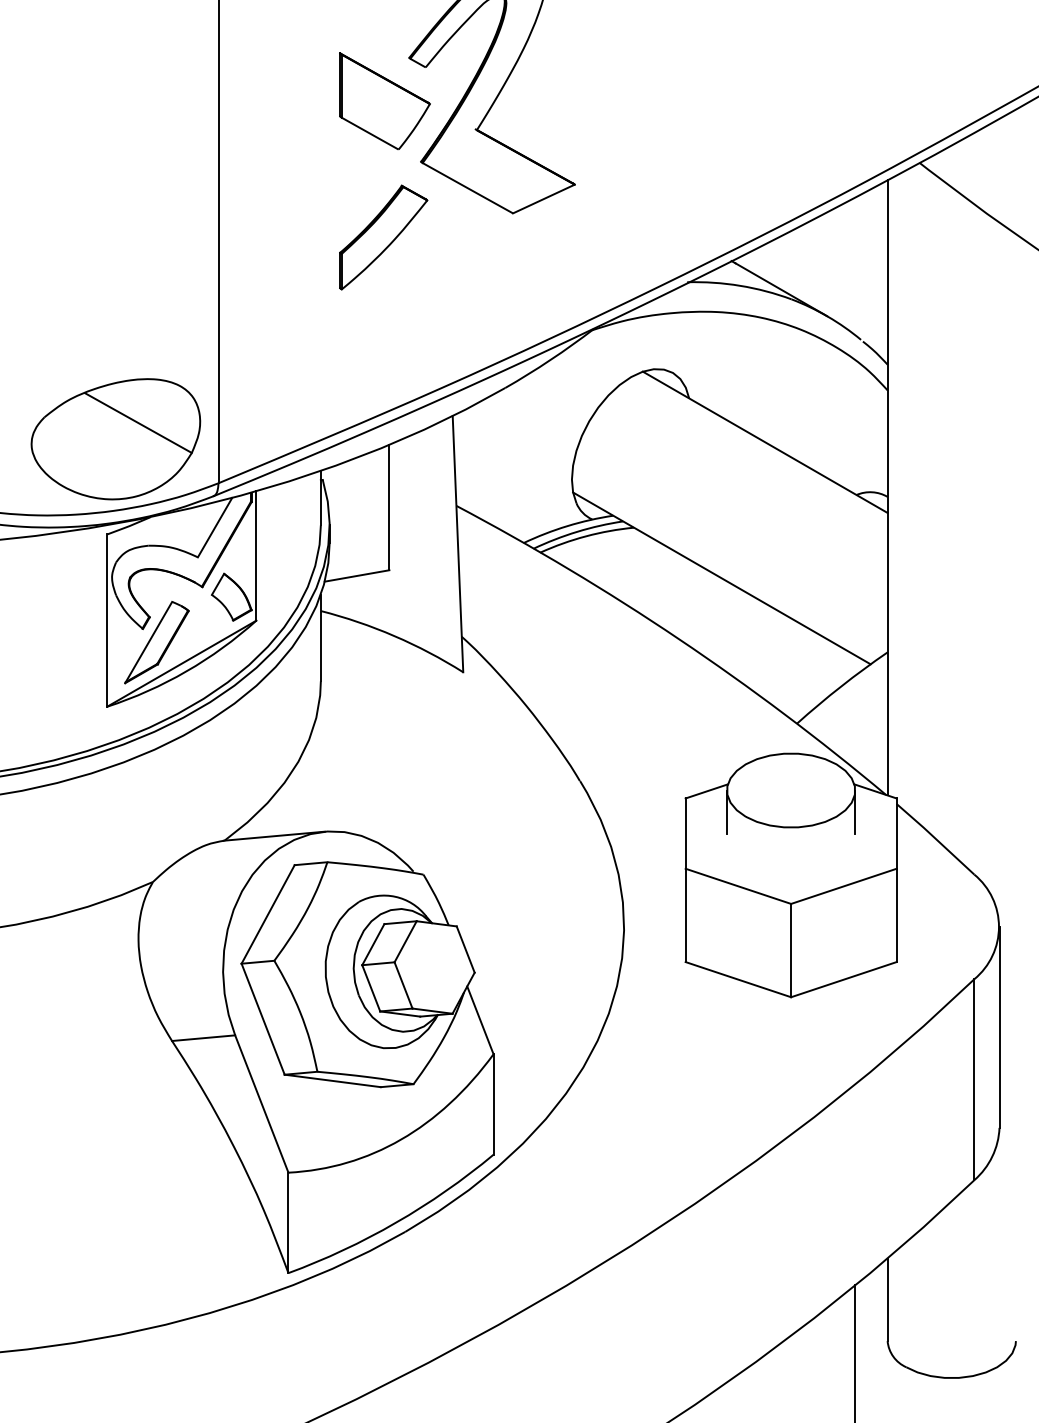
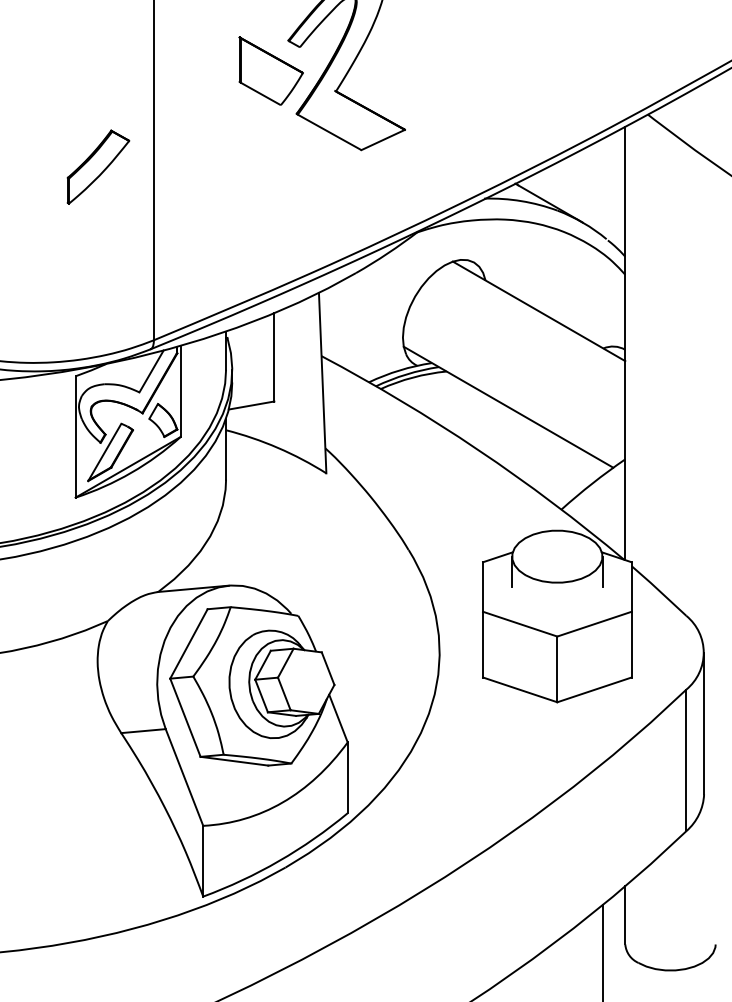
part: (383, 237) -> (98, 167), moved
part: (115, 439) -> (81, 309), removed

